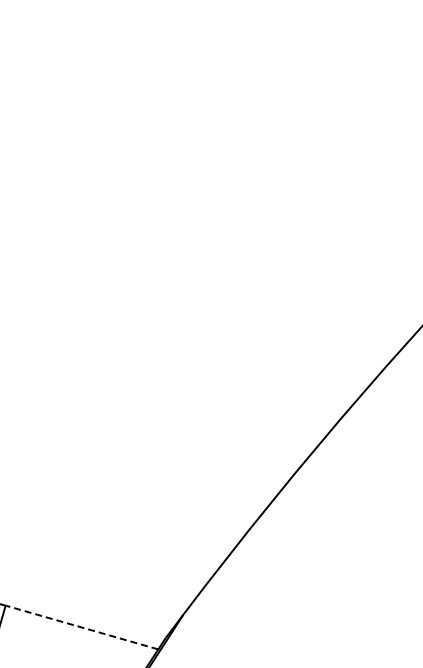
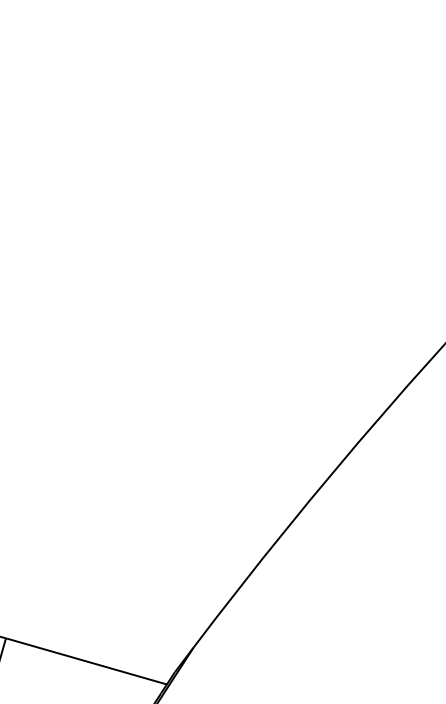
line: (82, 627) -> (87, 661), dashed -> solid

